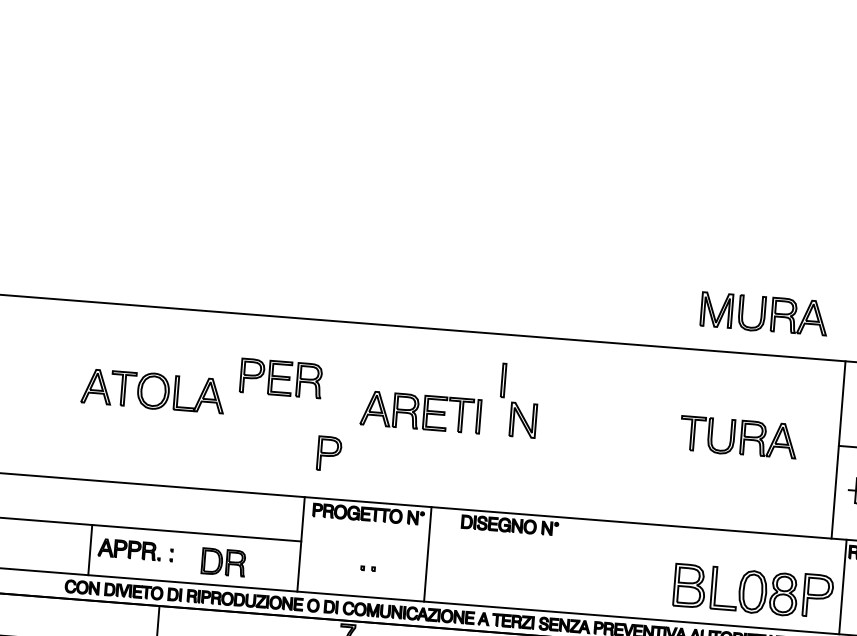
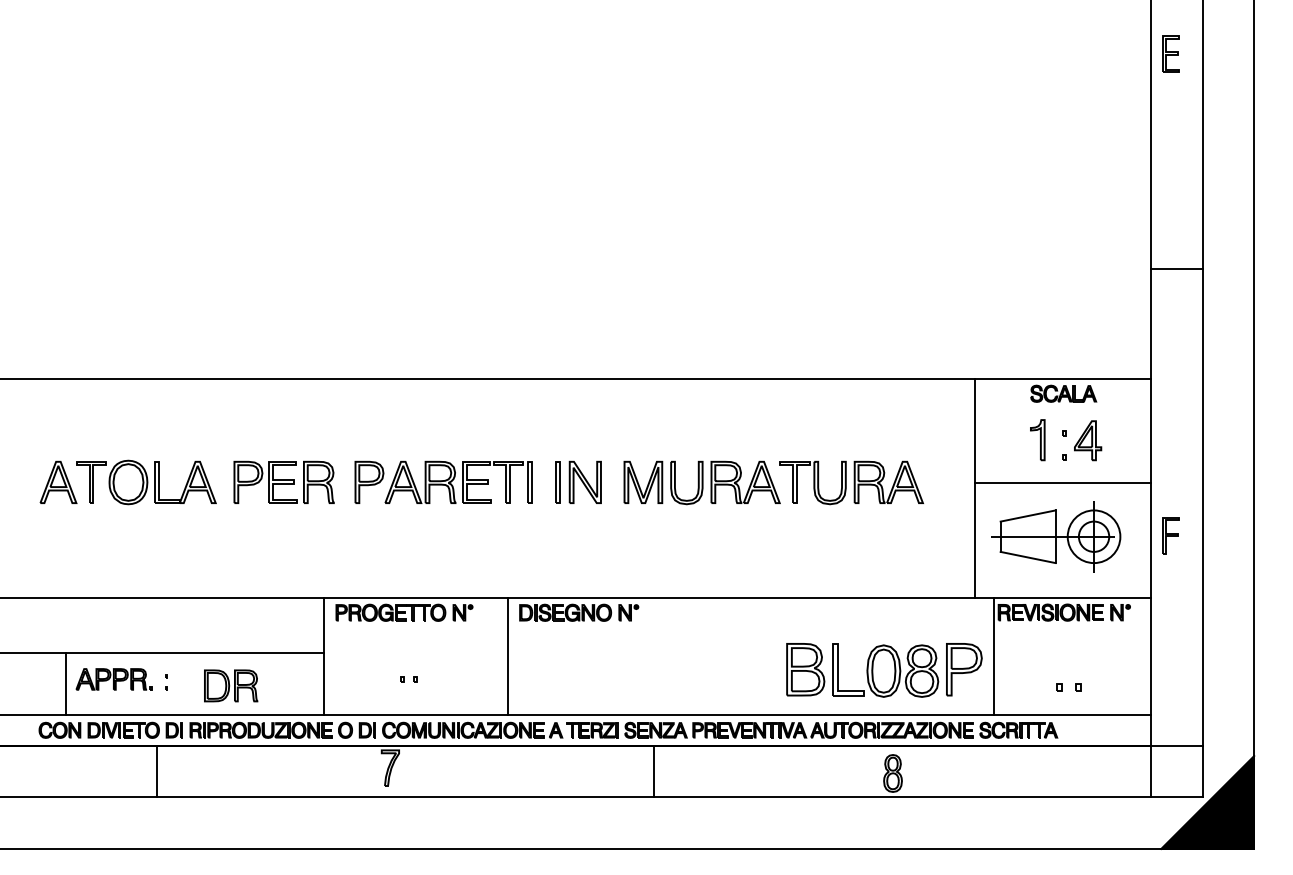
part: (763, 313) -> (701, 482), moved
part: (280, 377) -> (283, 481), moved
part: (502, 380) -> (557, 482), moved
part: (329, 453) -> (369, 481), moved
line: (428, 553) -> (508, 655), moved

